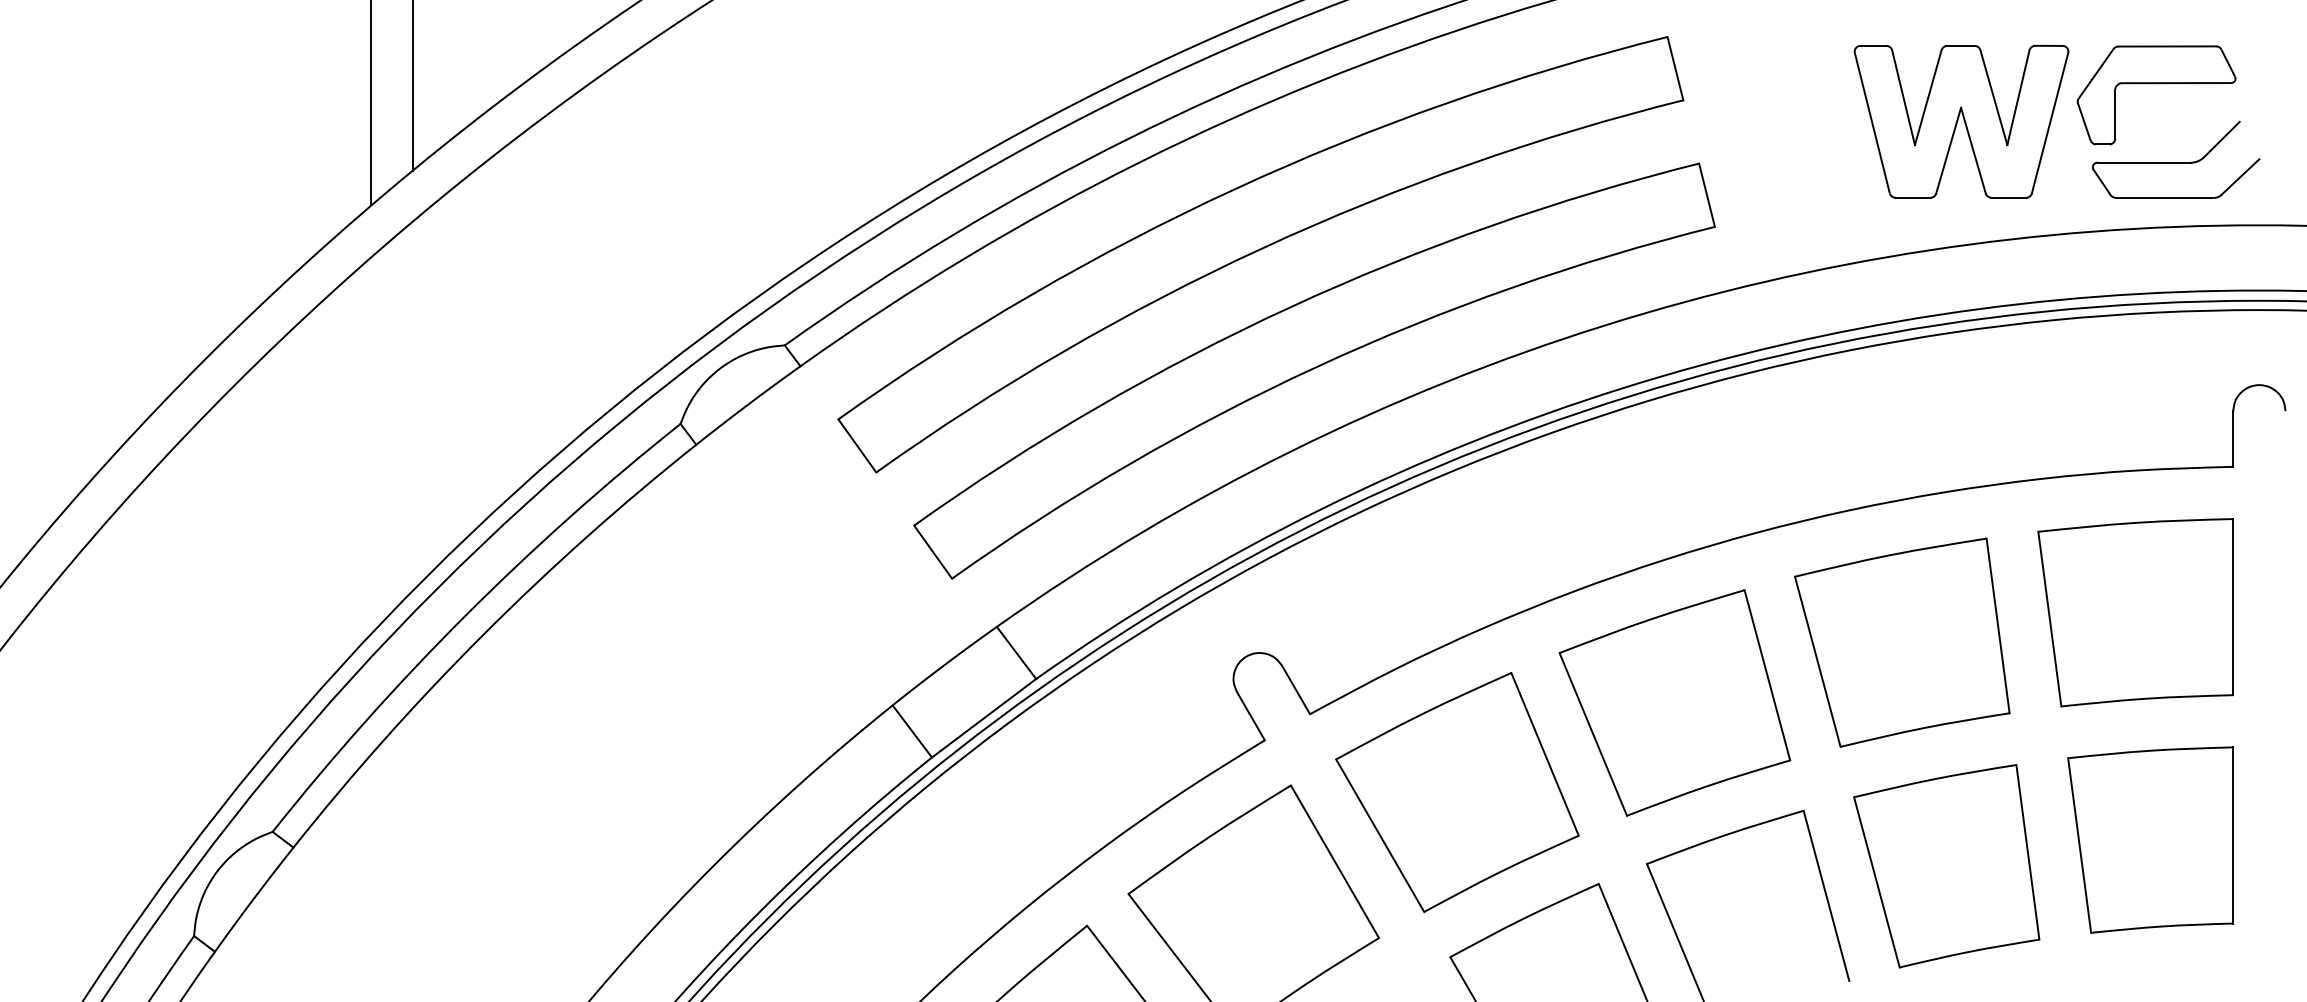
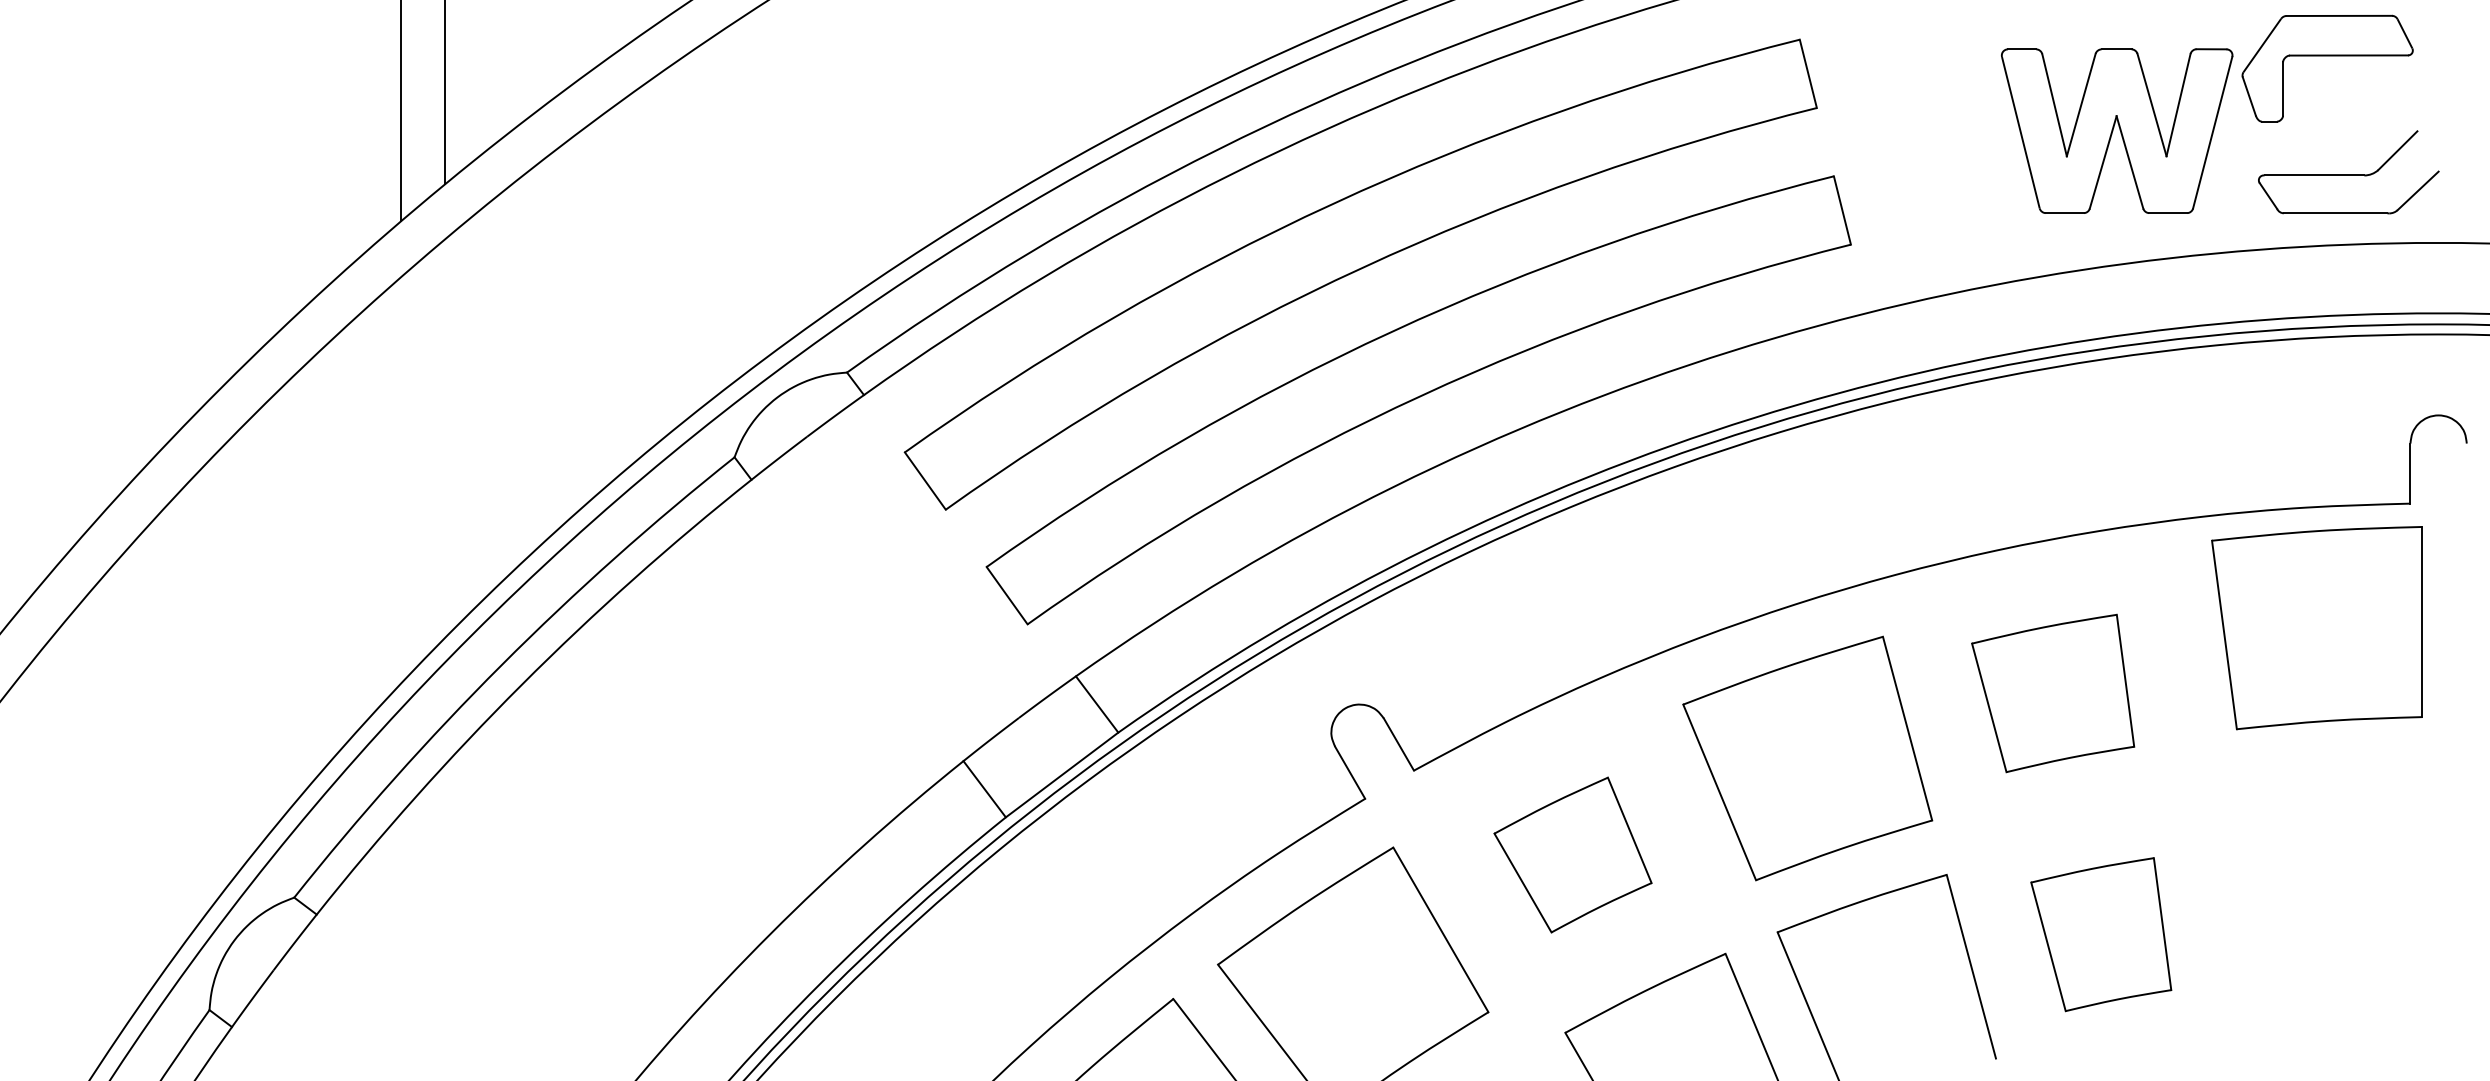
part: (2156, 84) -> (2327, 56), moved
part: (2135, 613) -> (2316, 628), moved
part: (1901, 642) -> (2052, 693), size x0.7
part: (1456, 791) -> (1572, 854), size x0.6
part: (2149, 840) -> (2320, 906), removed
part: (1947, 866) -> (2101, 934), size x0.7

